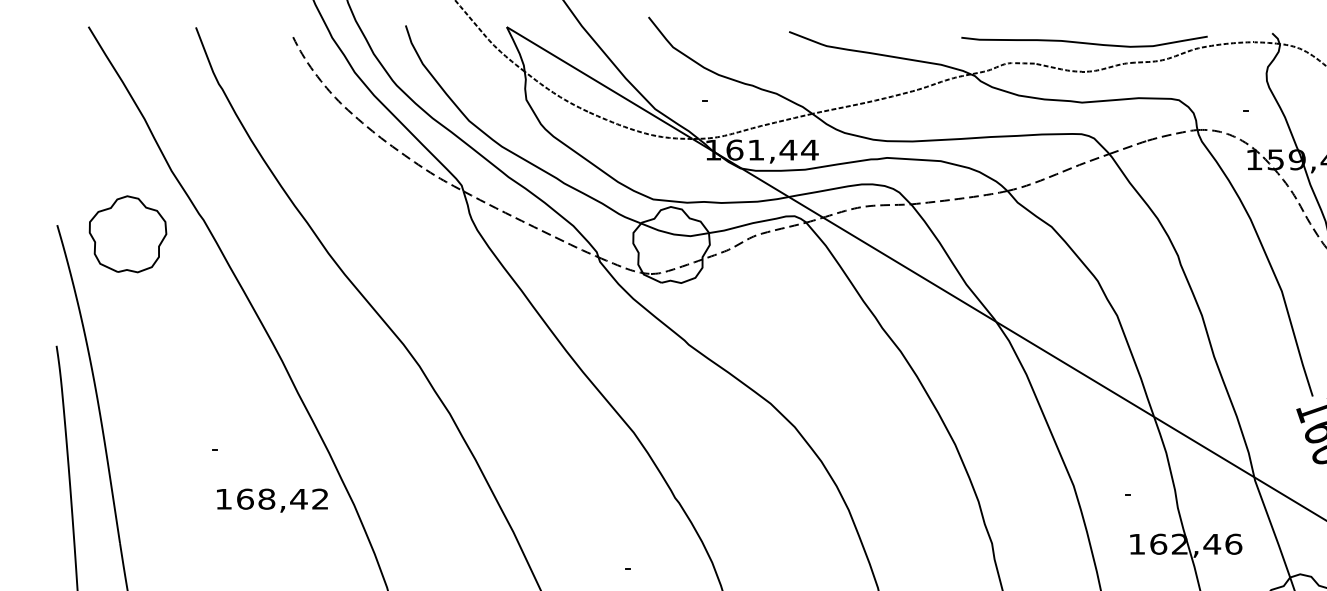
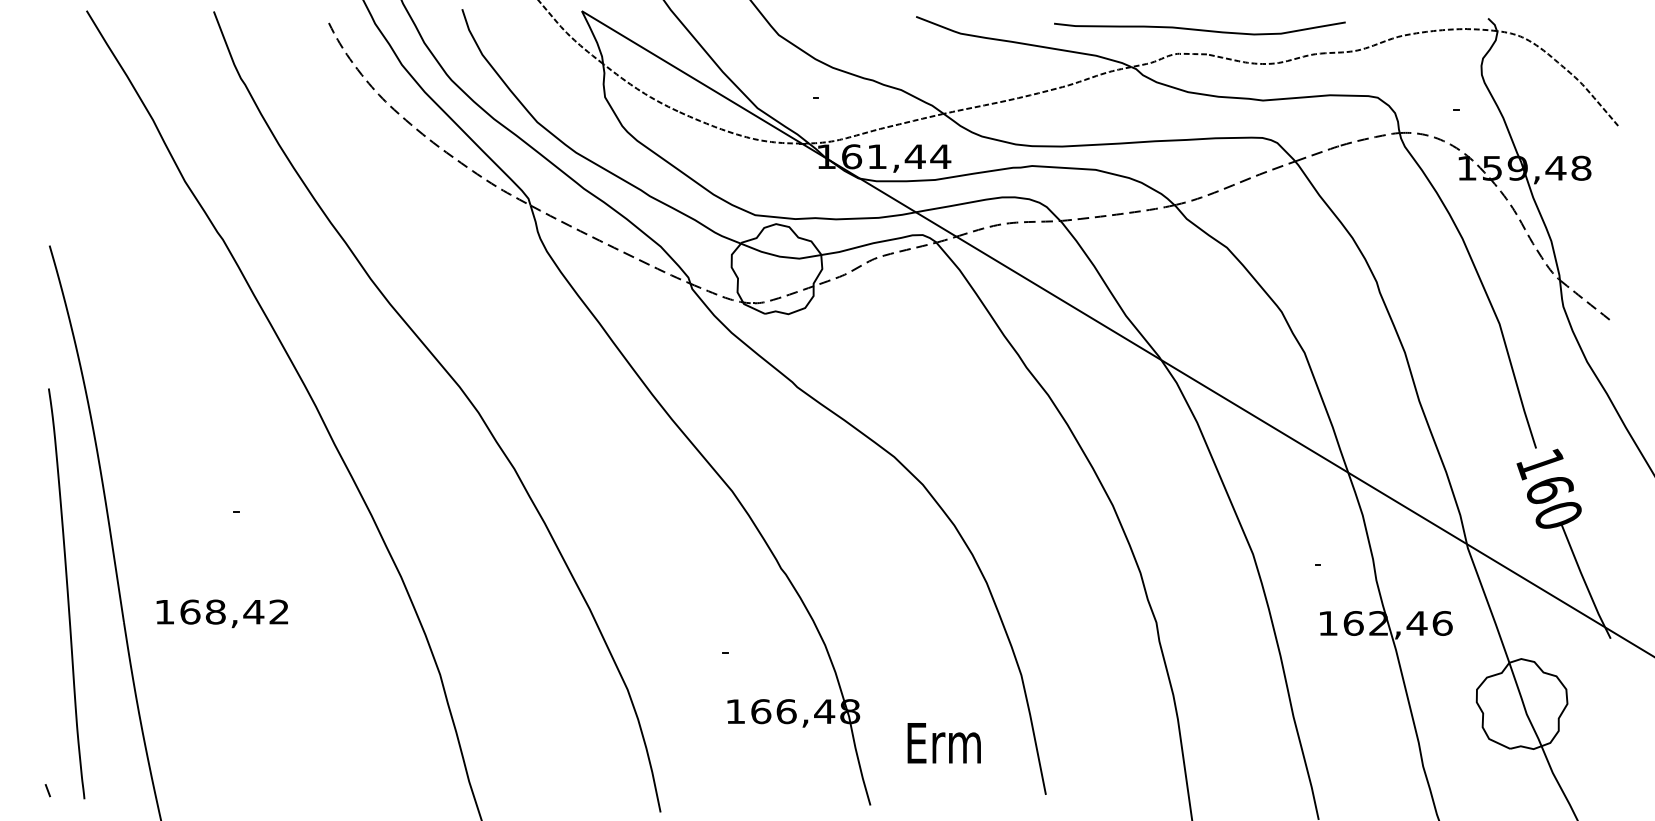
curve: (1084, 42) -> (1199, 29), moved
part: (128, 234) -> (133, 256), removed
text: (271, 500) -> (221, 613), moved

